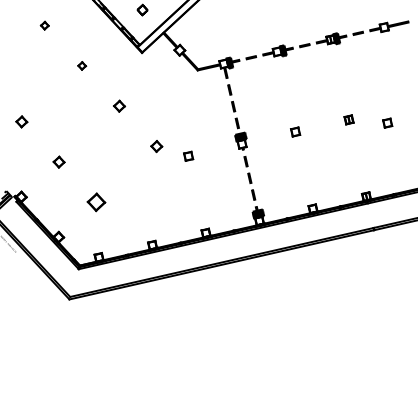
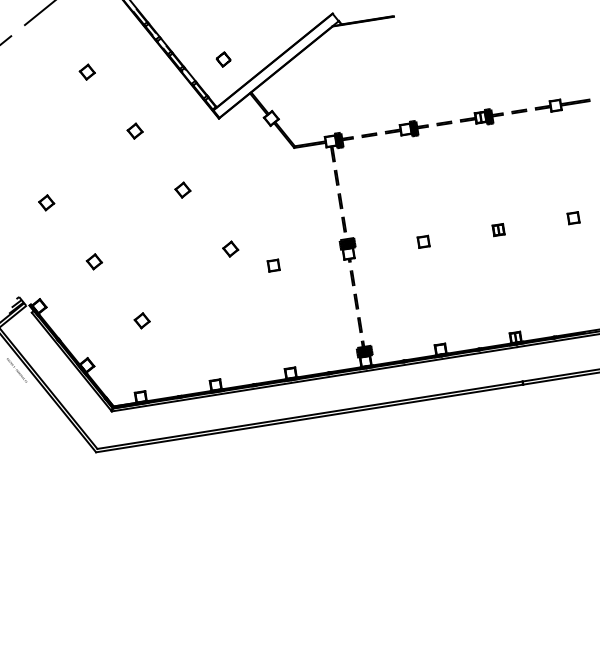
part: (44, 25) -> (86, 71), size x1.43
part: (81, 65) -> (134, 130), size x1.43
part: (387, 123) -> (573, 218), moved
part: (95, 202) -> (141, 320), size x0.62

